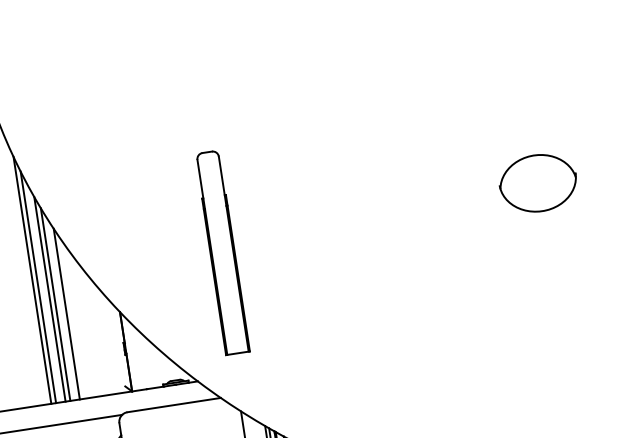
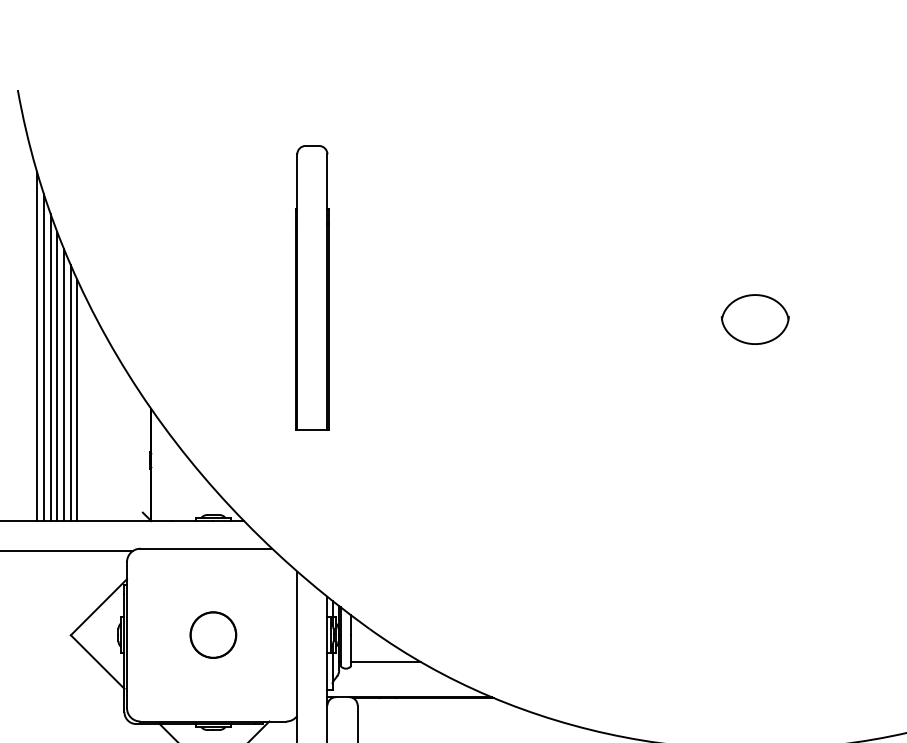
part: (537, 183) -> (754, 319), size x0.62
part: (222, 252) -> (312, 287), moved
line: (44, 293) -> (50, 367), added
line: (60, 309) -> (70, 392), added

